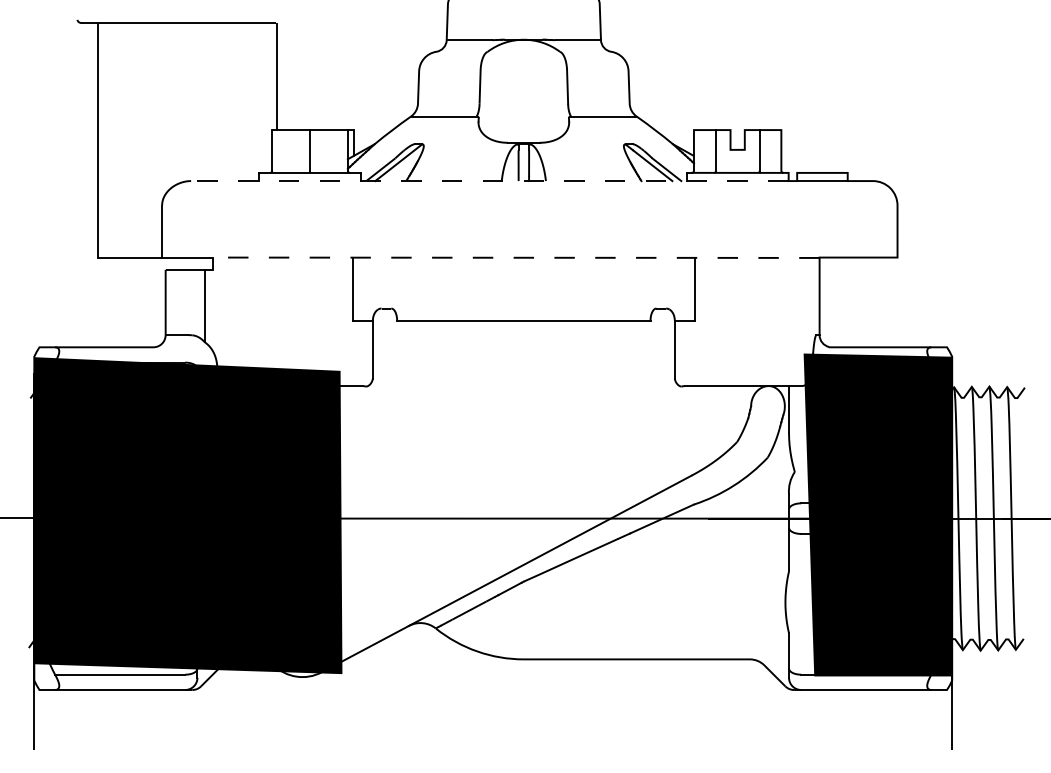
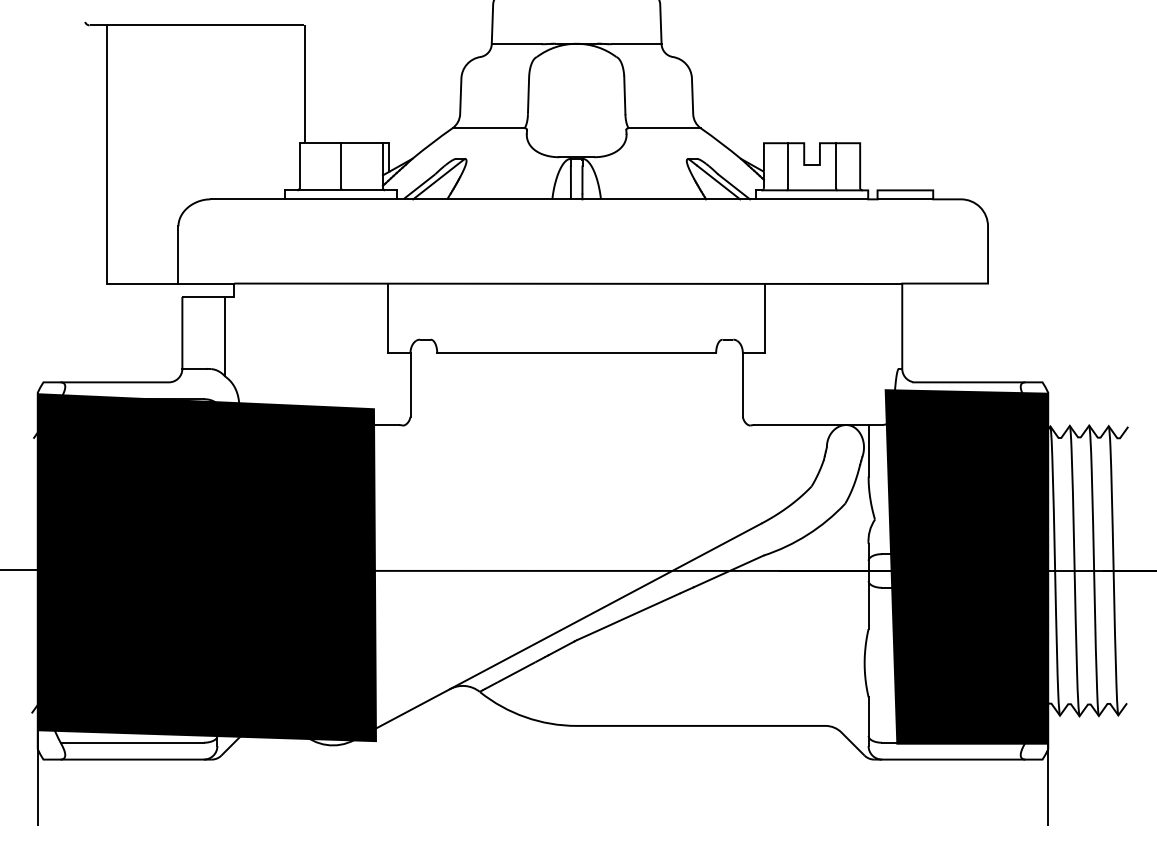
line: (490, 181) -> (539, 199), dashed -> solid
line: (515, 257) -> (567, 283), dashed -> solid

